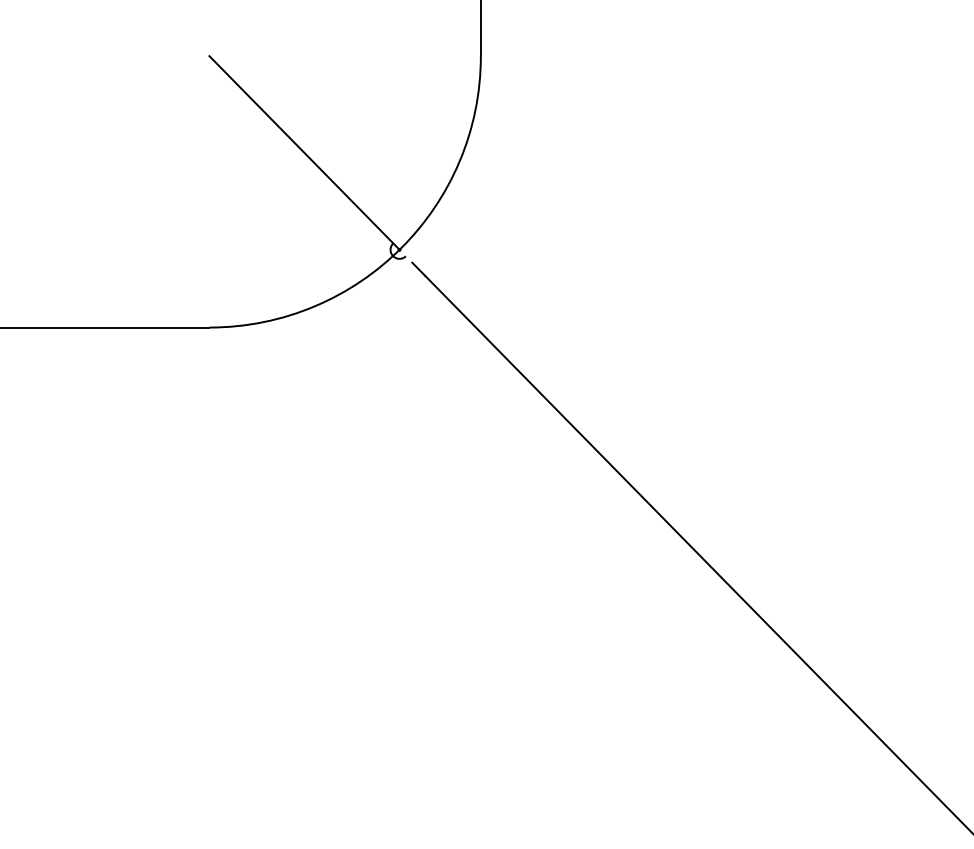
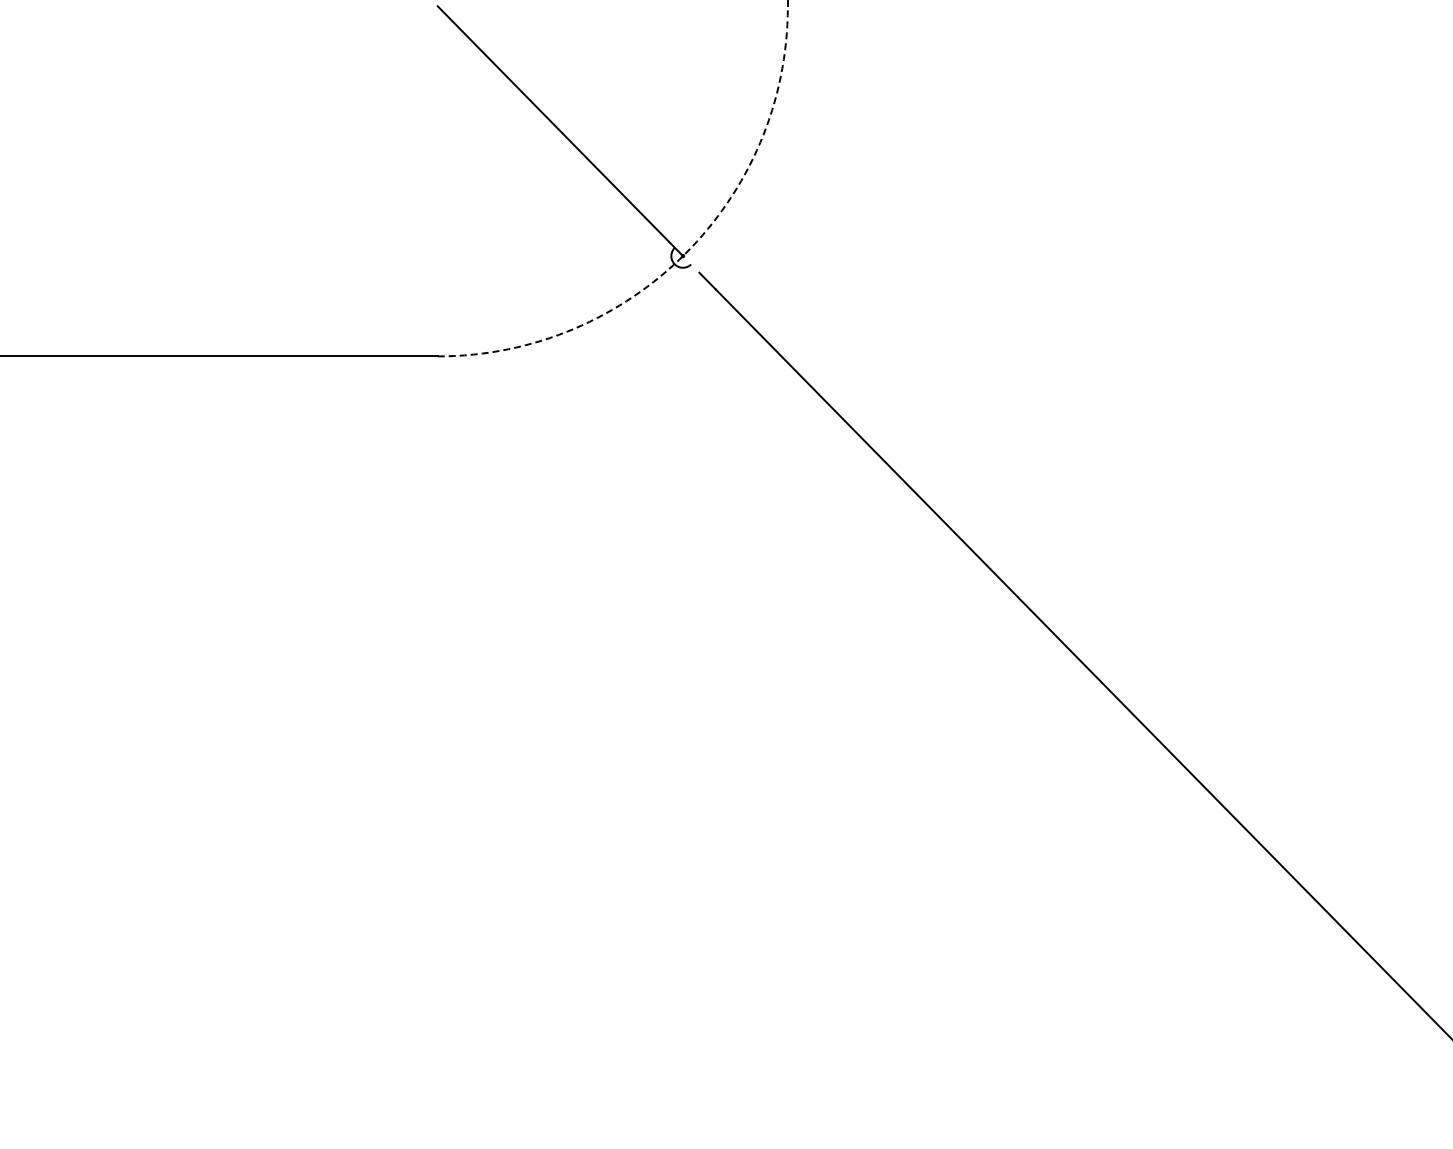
arc: (401, 247) -> (685, 253), solid -> dashed

